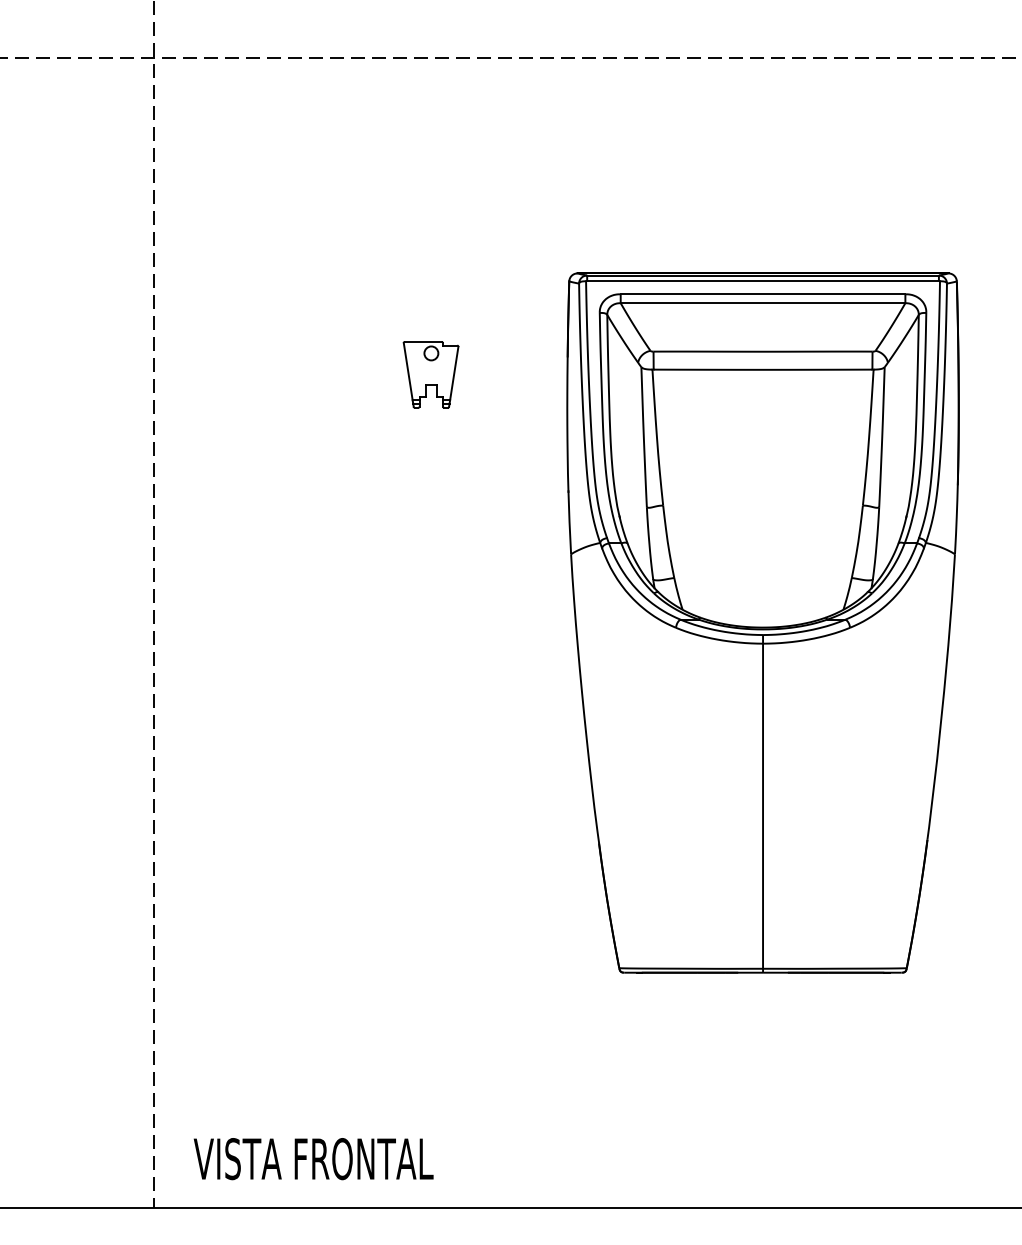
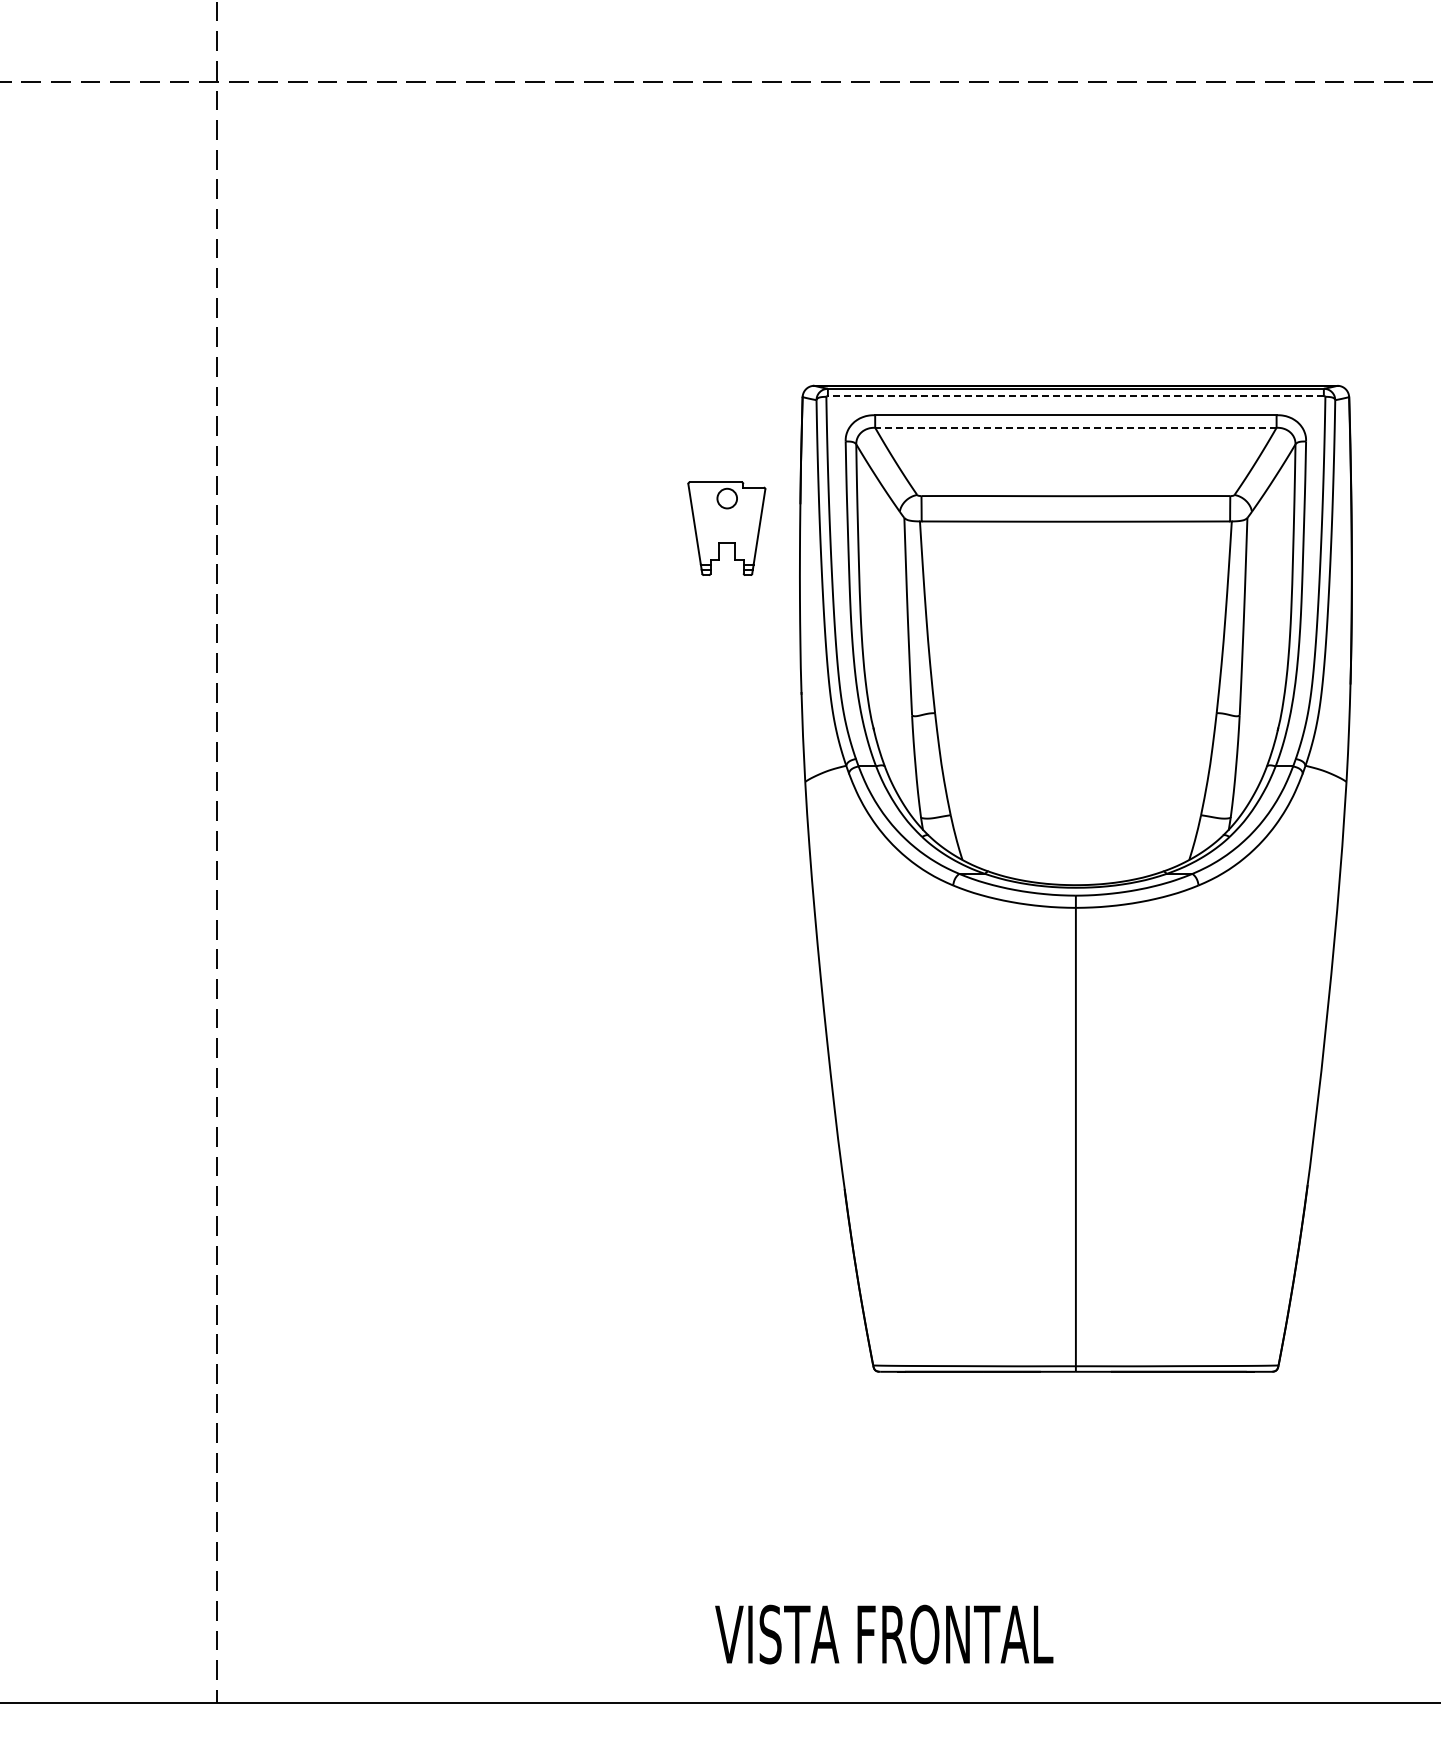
line: (762, 281) -> (1075, 396), solid -> dashed
line: (762, 303) -> (1075, 427), solid -> dashed
part: (430, 374) -> (726, 528), moved
text: (313, 1159) -> (884, 1634), moved

